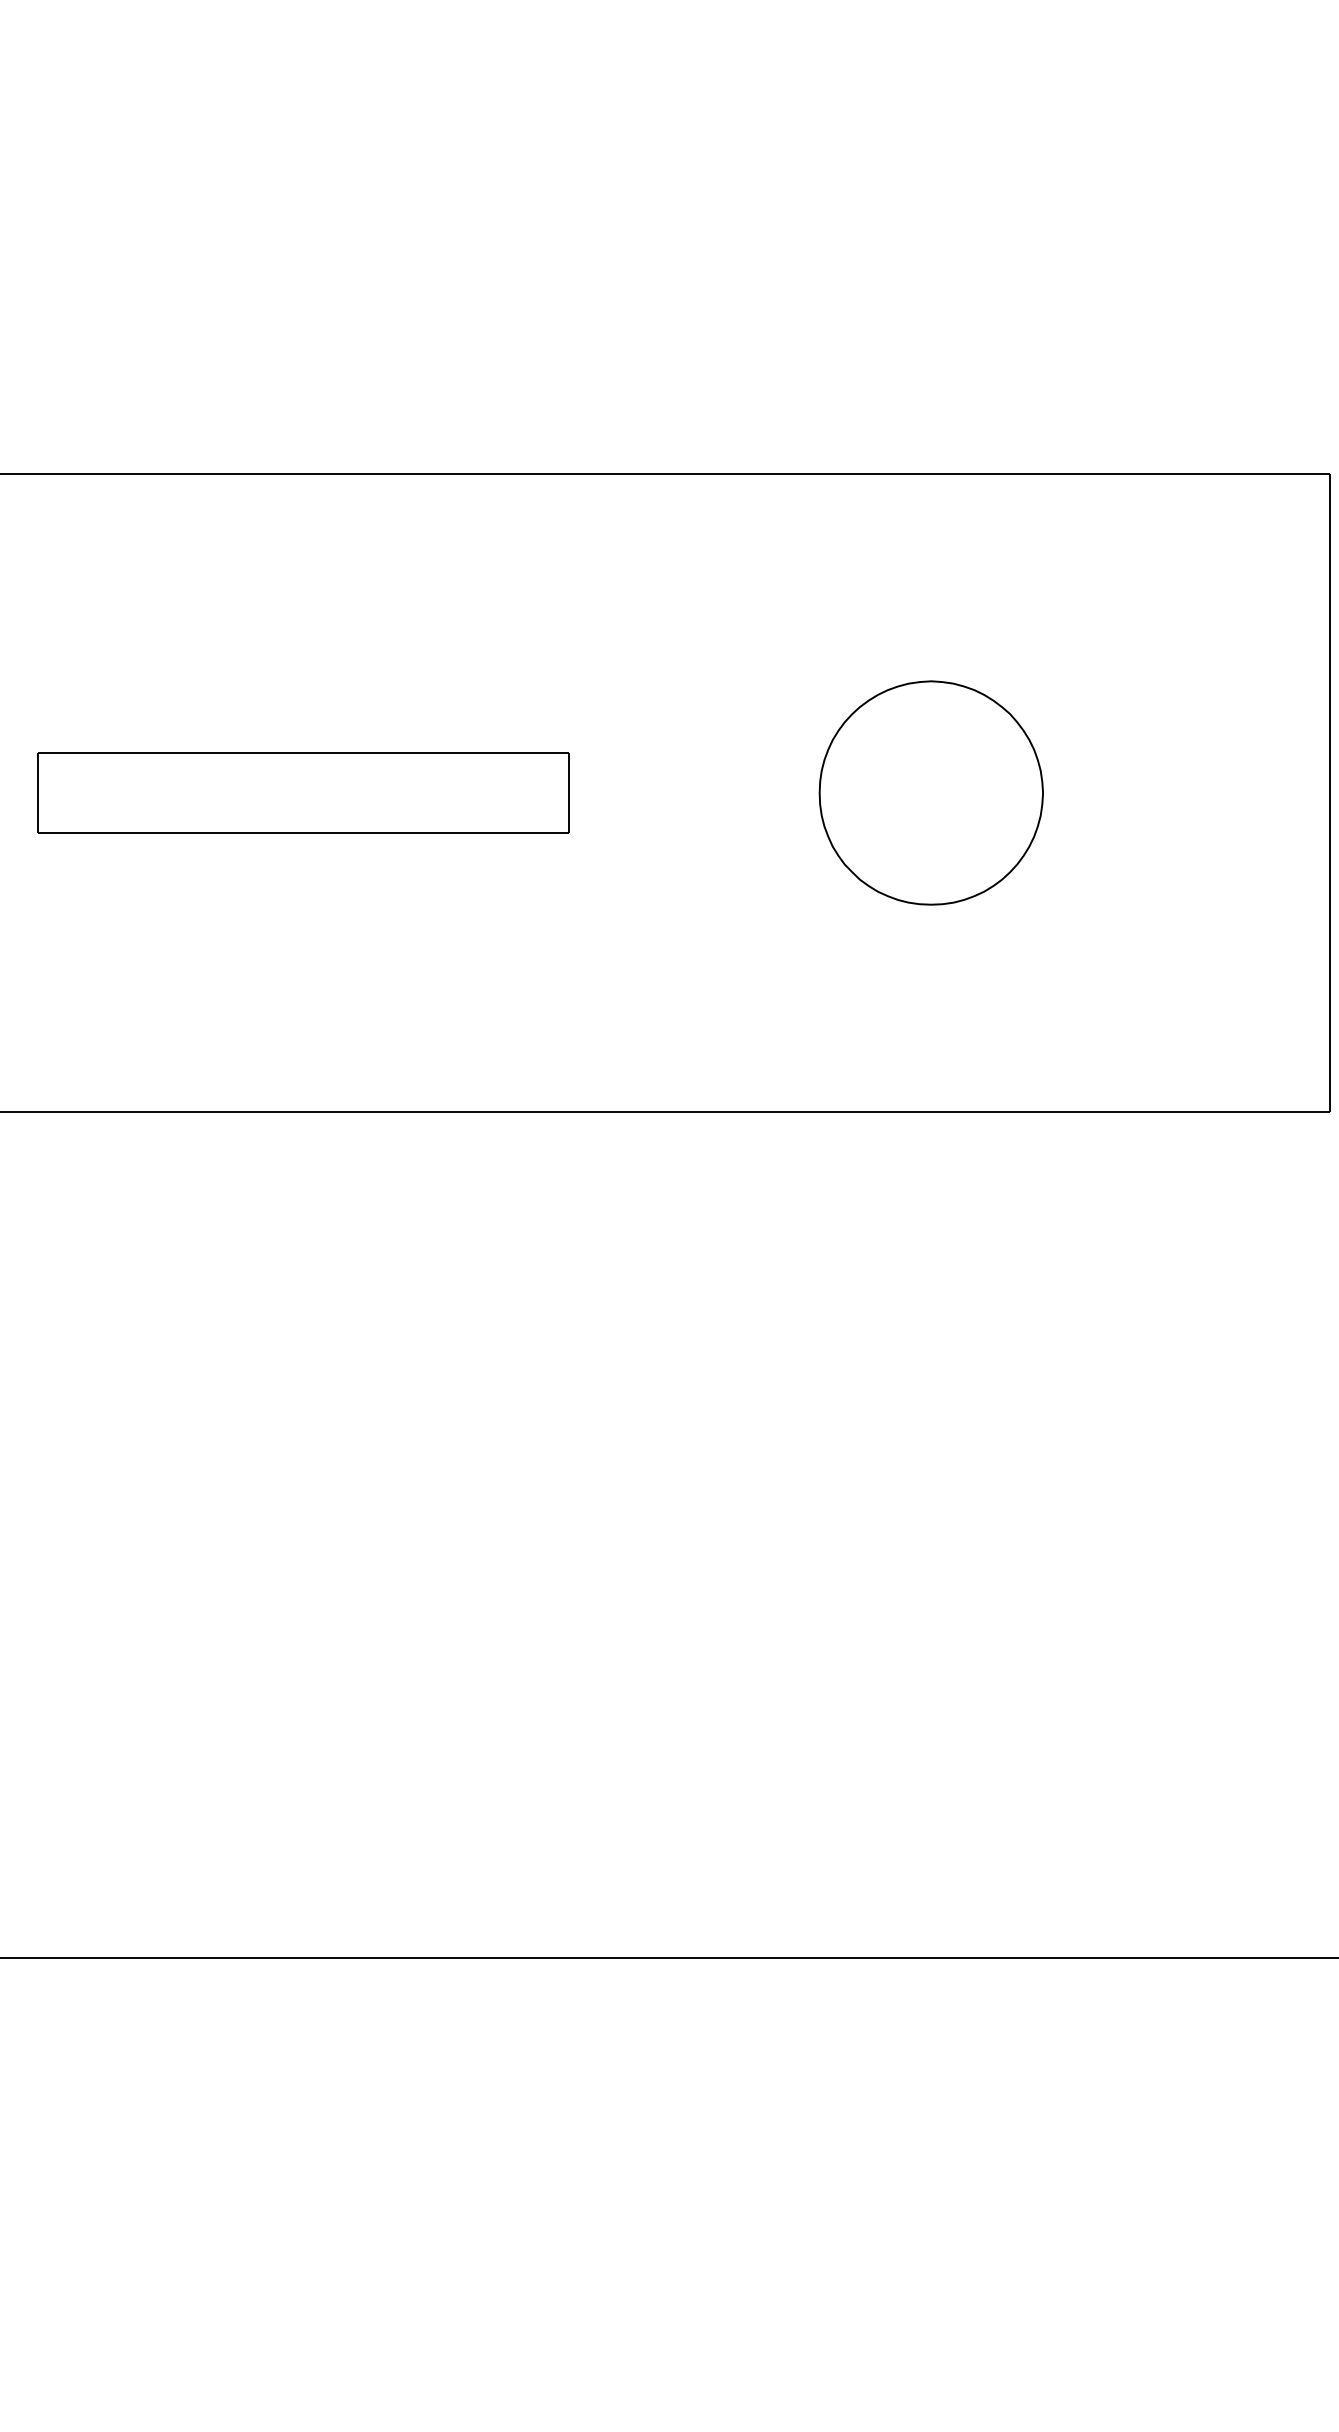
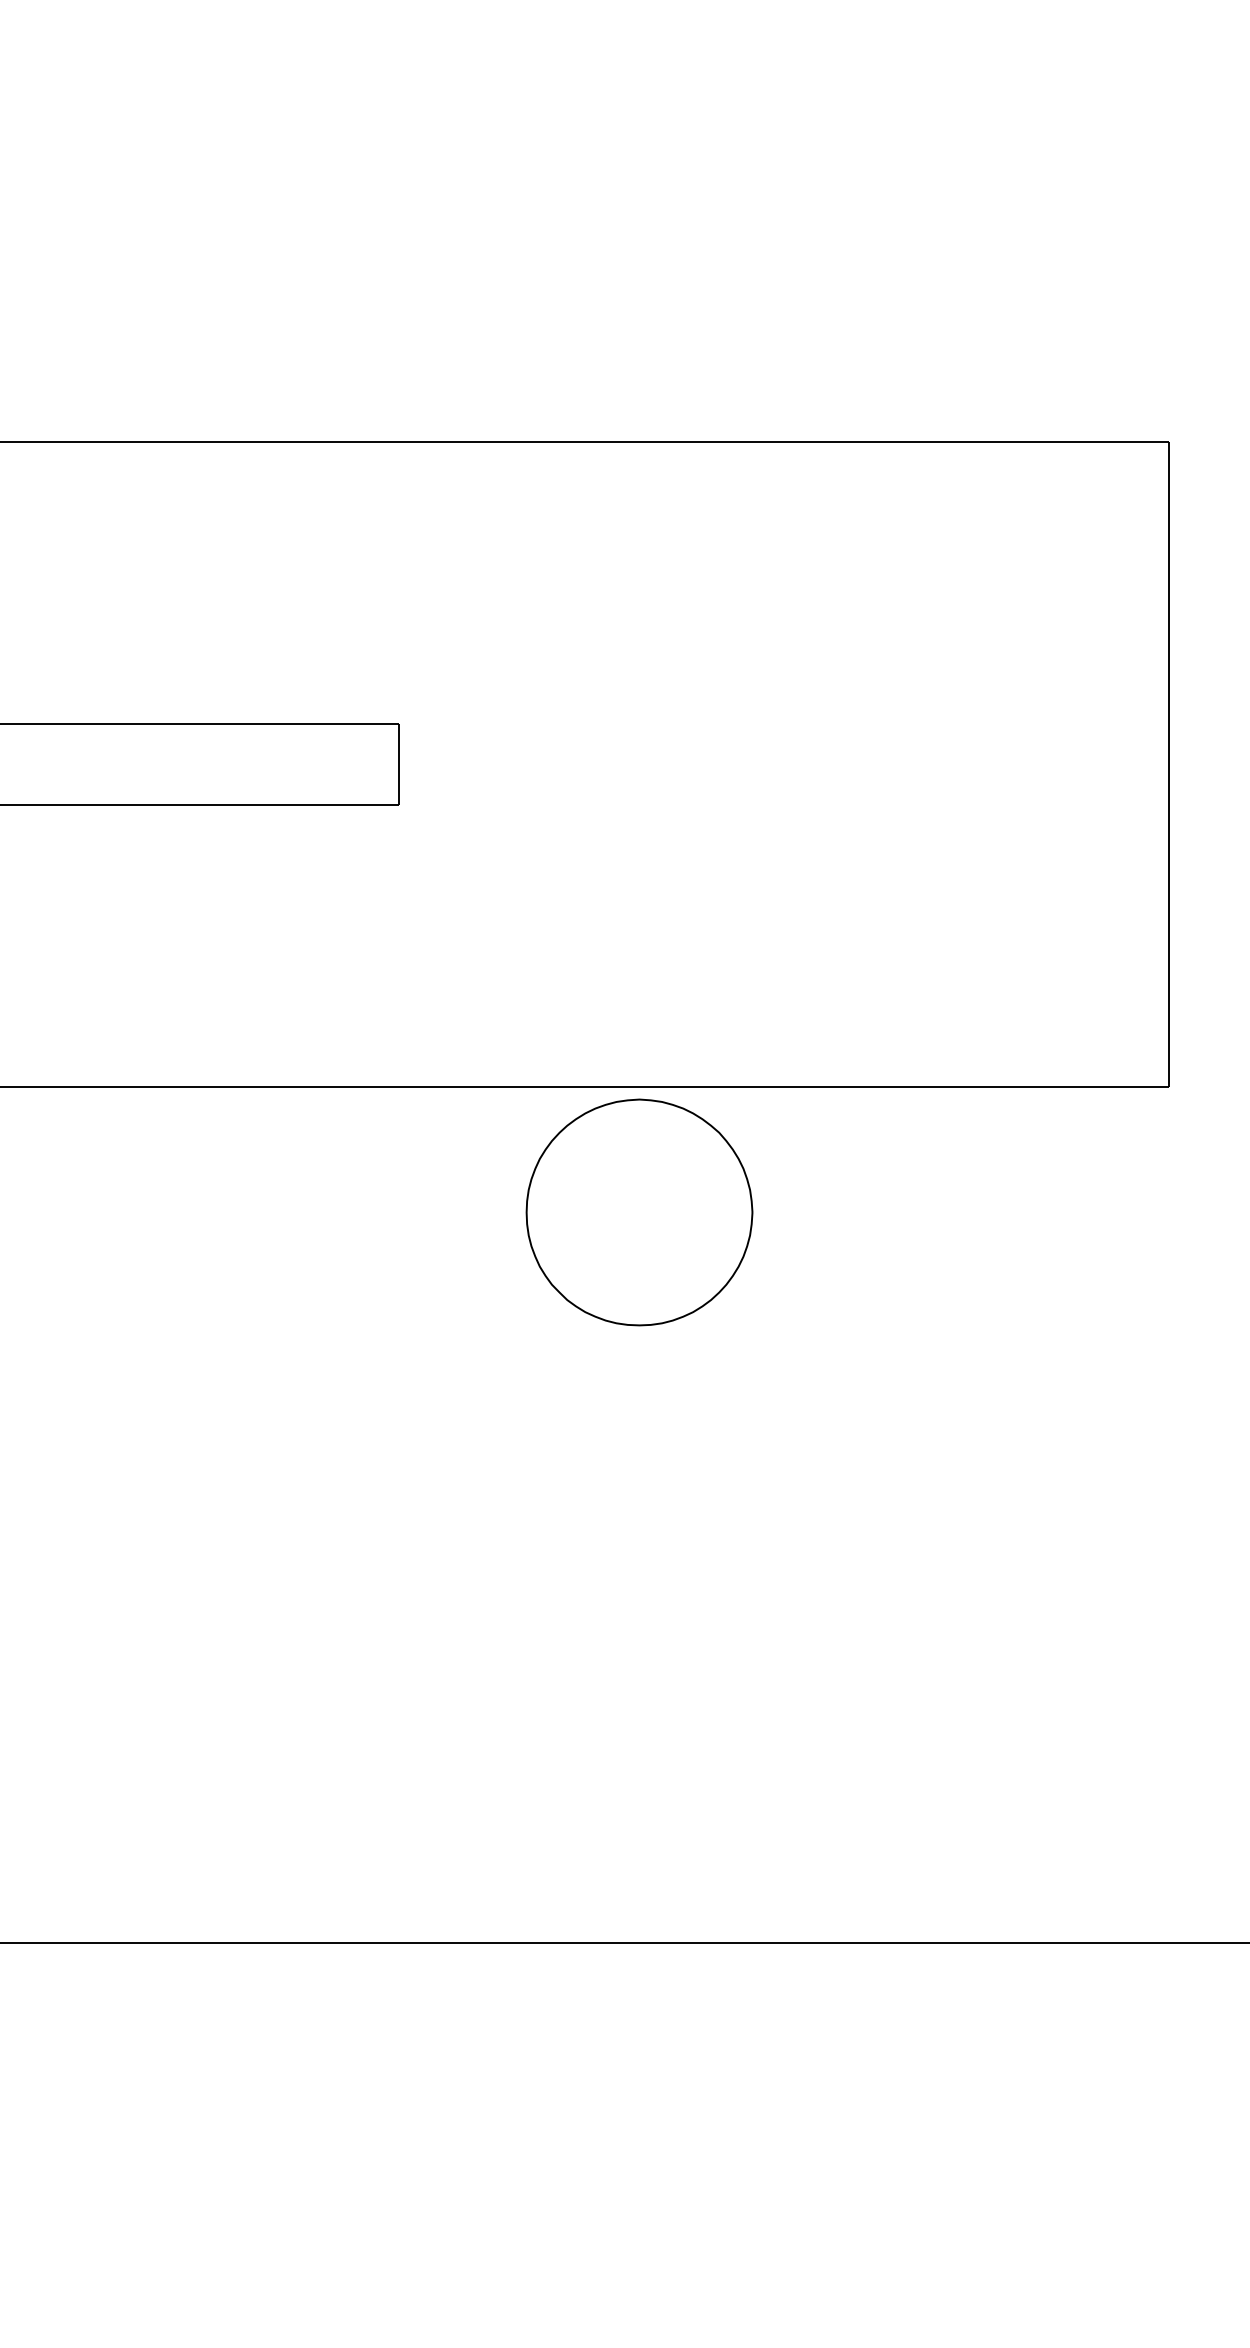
part: (930, 792) -> (638, 1211), moved

